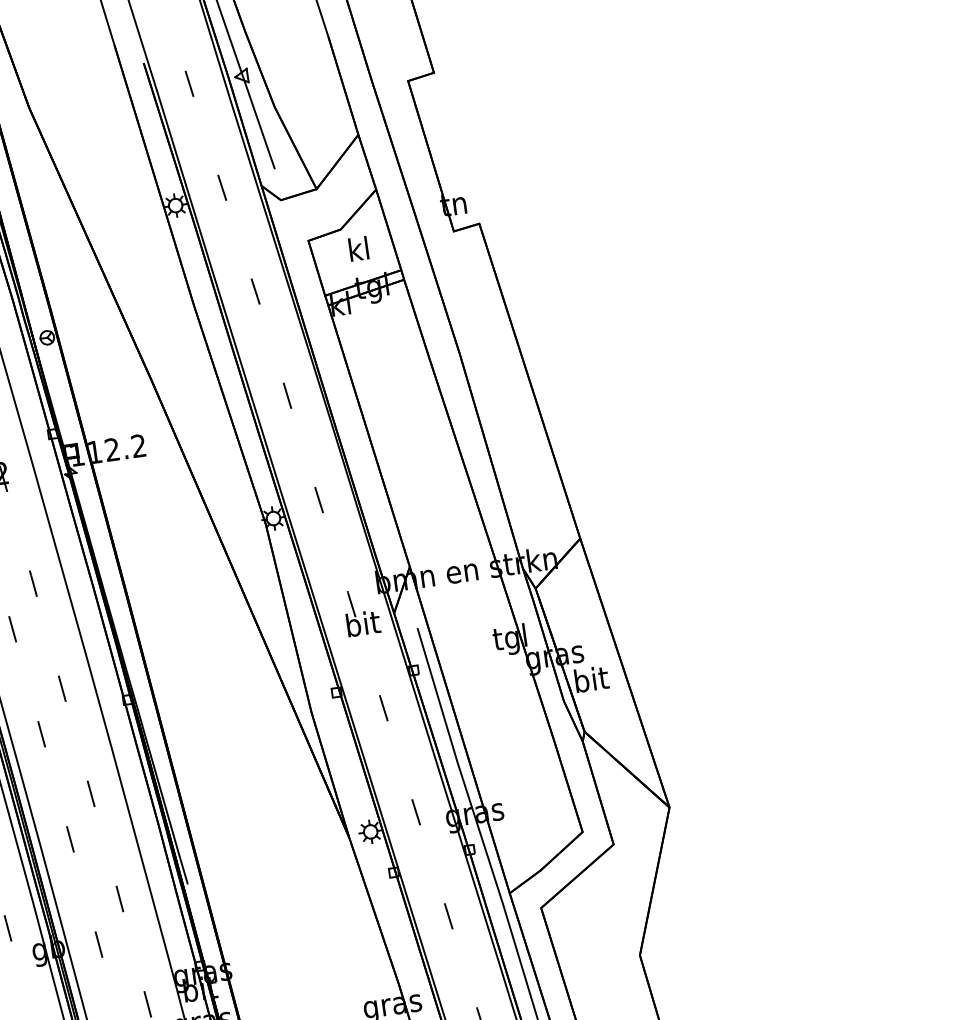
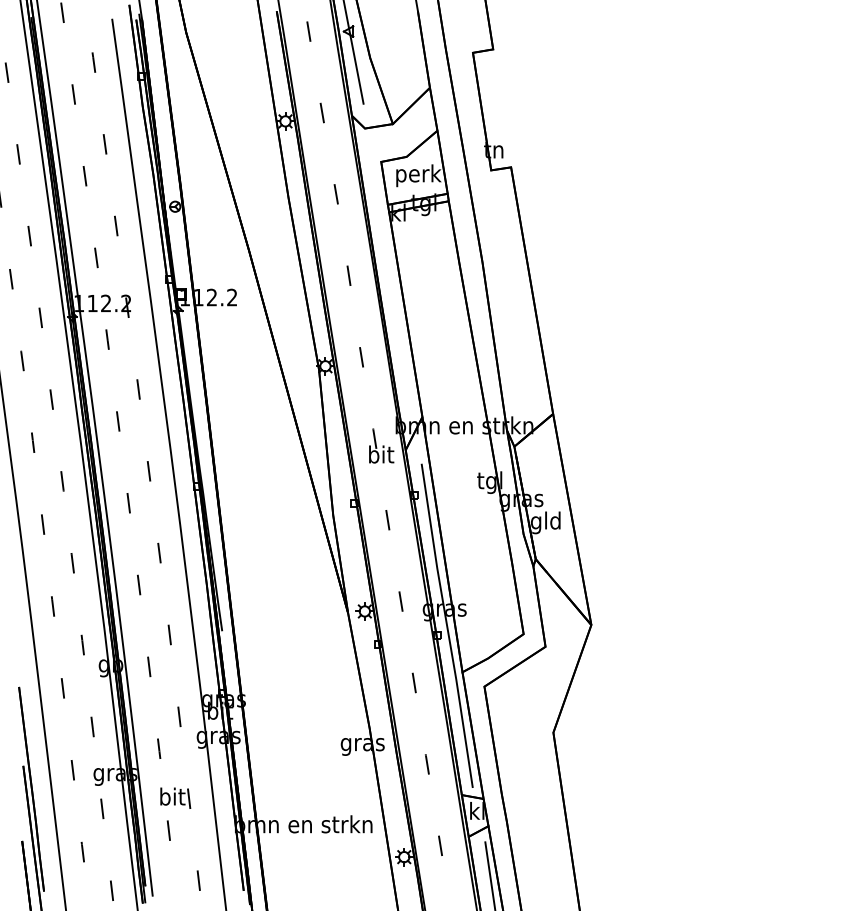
text: (359, 251) -> (418, 175), kl -> perk
text: (590, 681) -> (545, 522), bit -> gld

